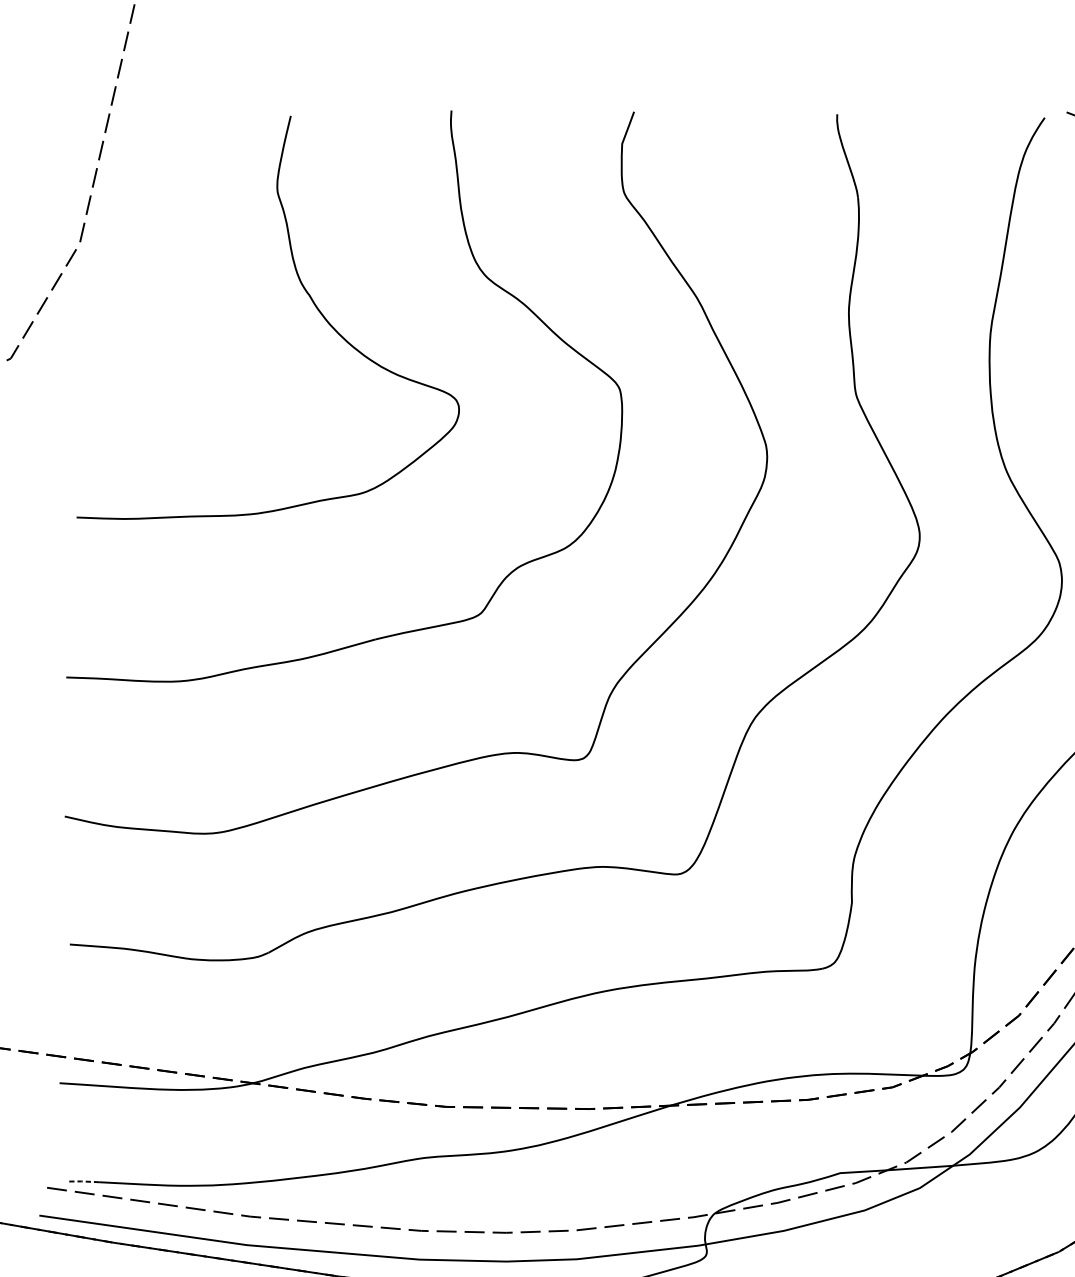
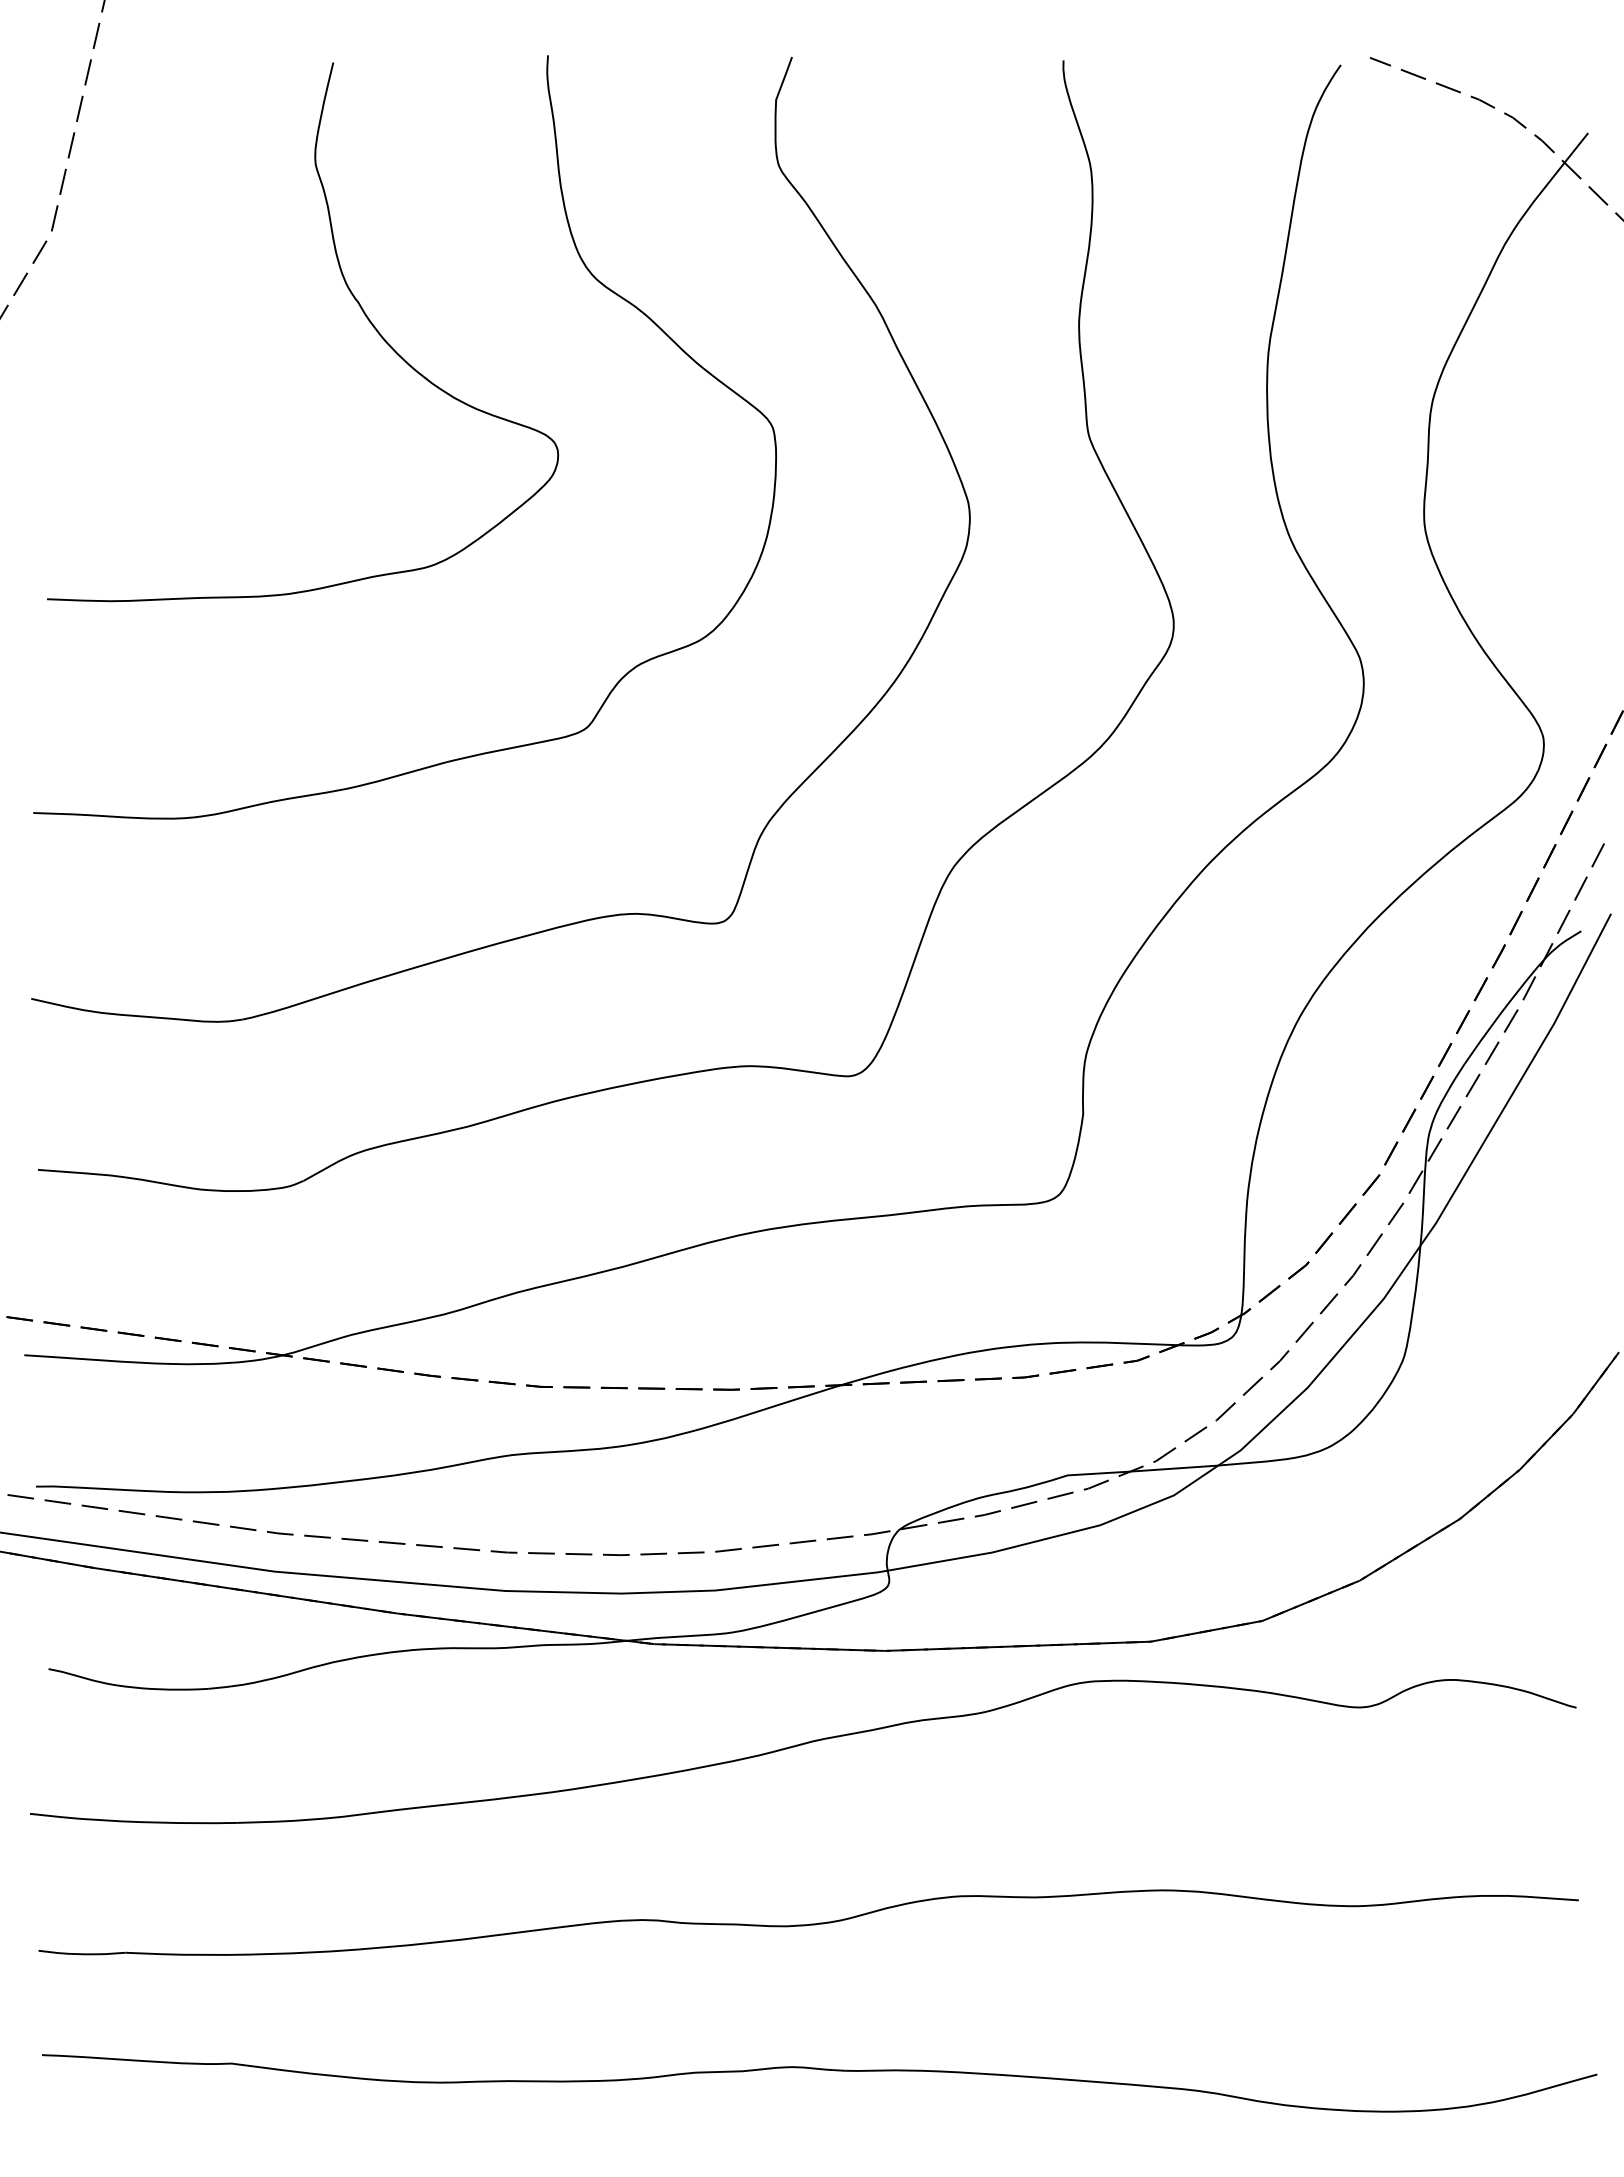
line: (82, 1181) -> (55, 1486), dashed -> solid

